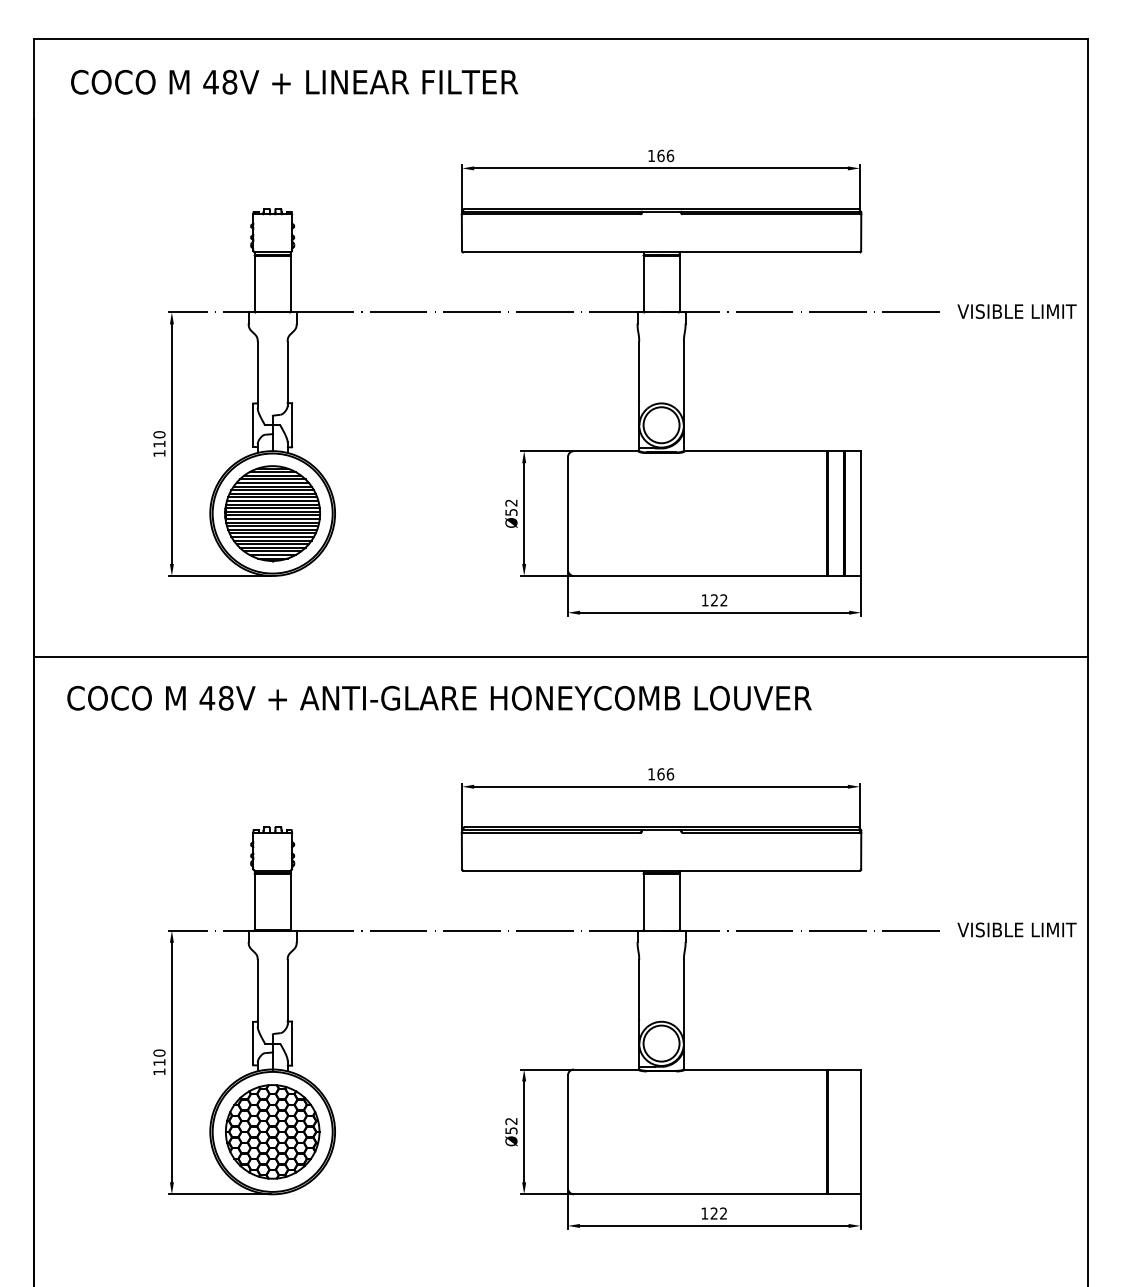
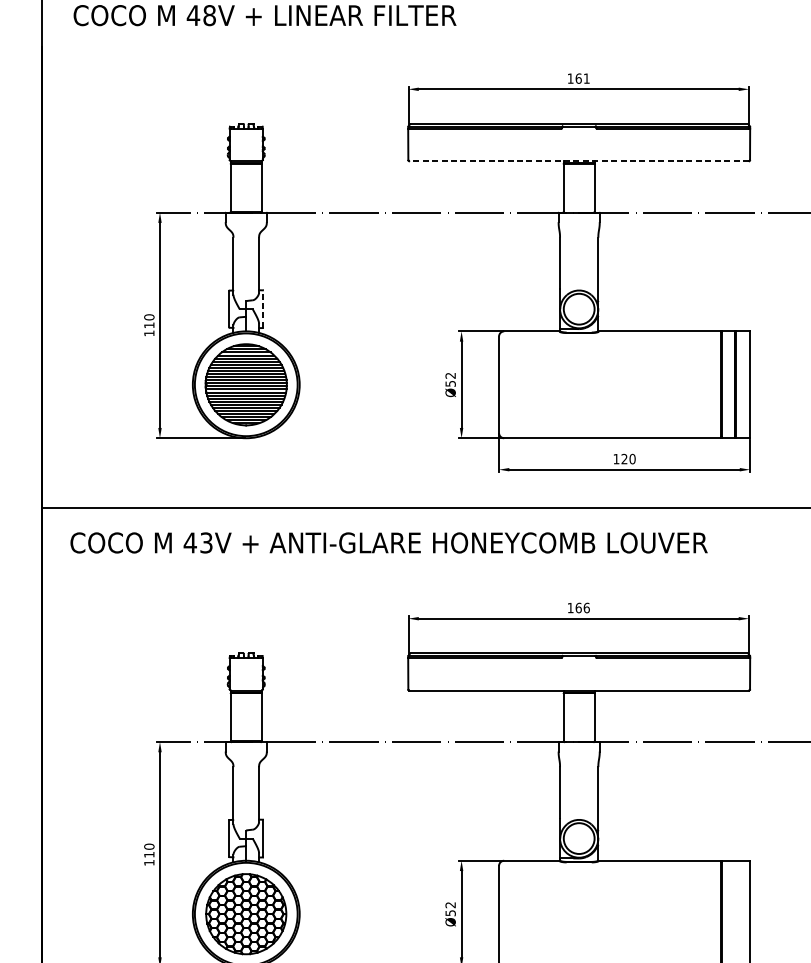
text: (670, 155) -> (586, 78), 166 -> 161
line: (661, 252) -> (579, 161), solid -> dashed
line: (292, 425) -> (263, 309), solid -> dashed
text: (723, 600) -> (632, 459), 122 -> 120
text: (225, 698) -> (205, 543), 48V -> 43V

